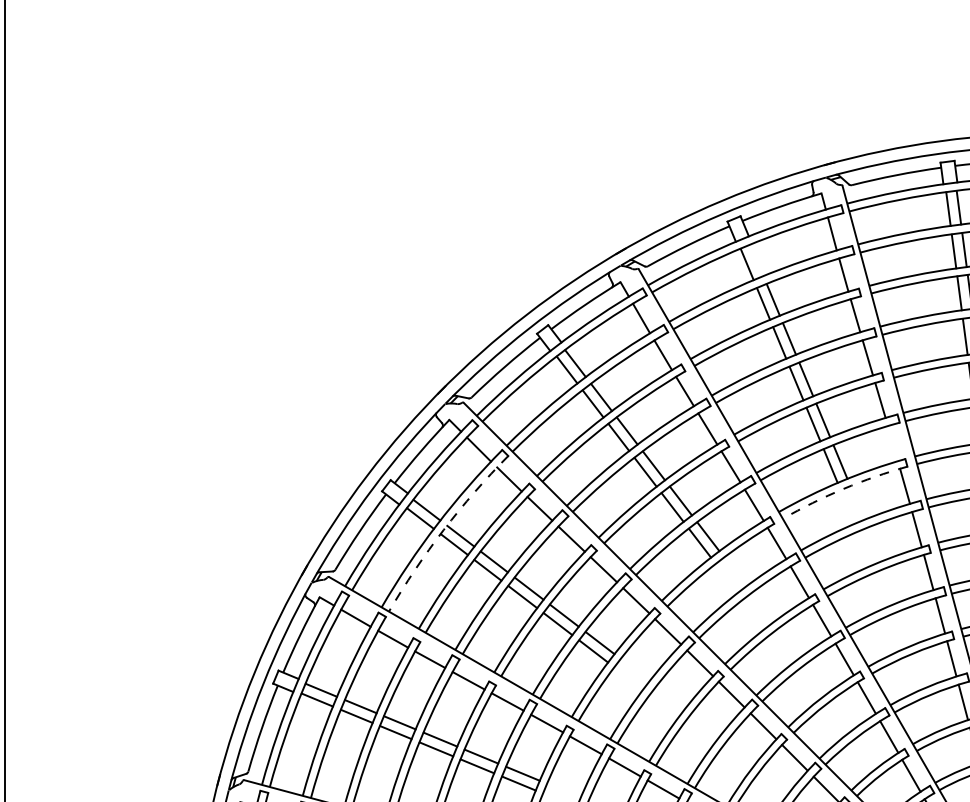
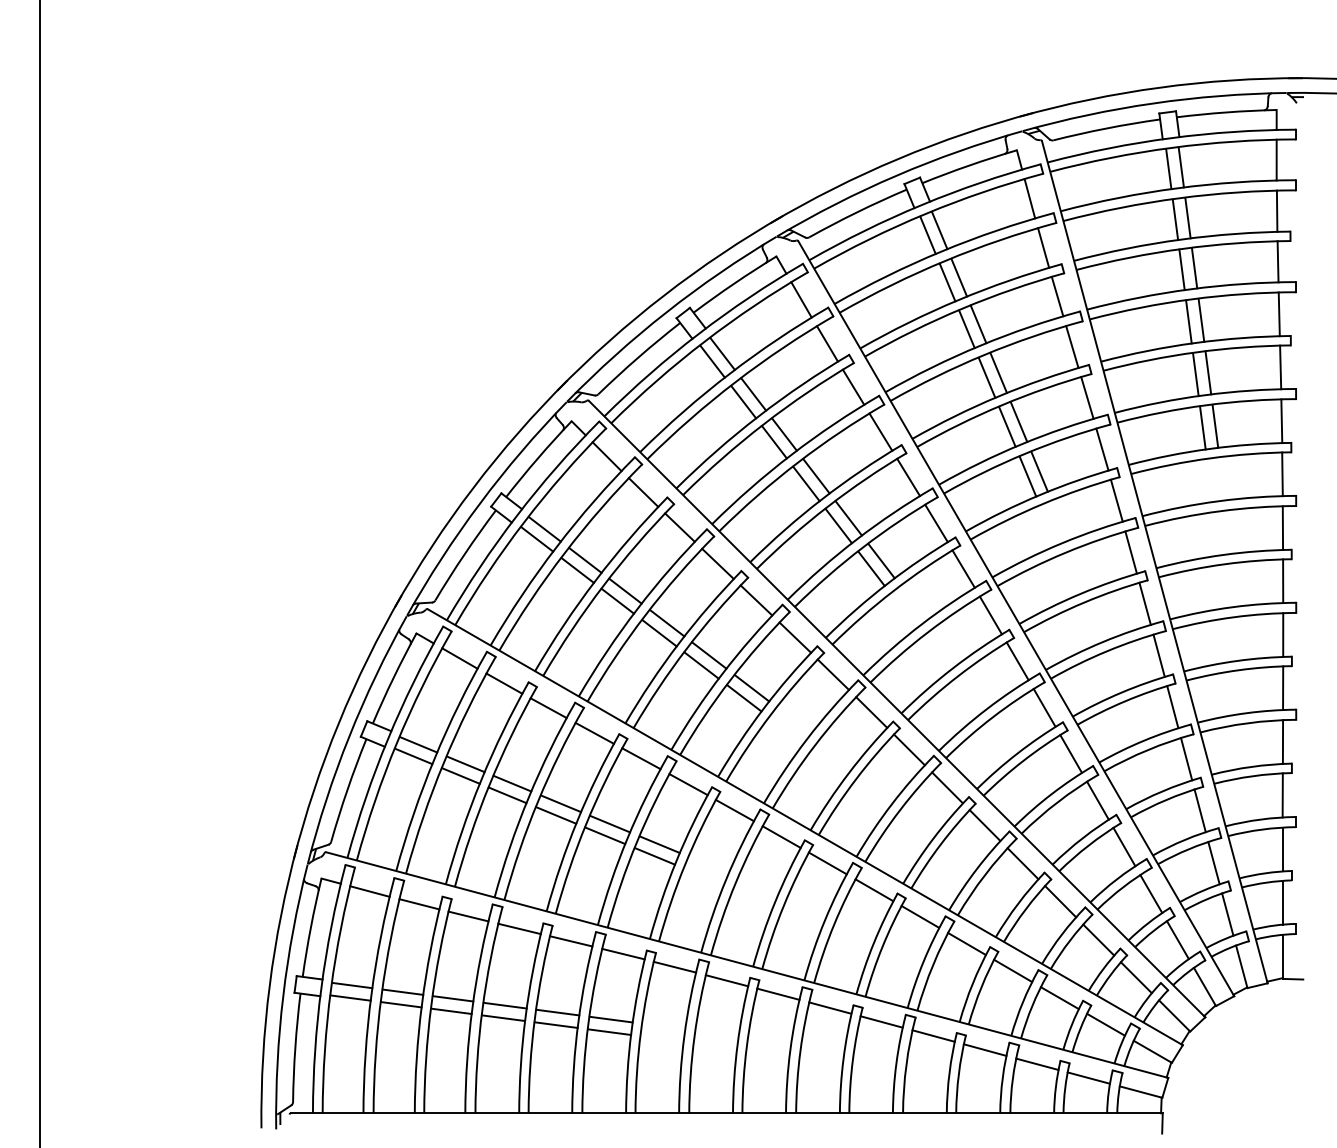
line: (756, 260) -> (939, 230), added
line: (893, 443) -> (1102, 449), added
arc: (843, 488) -> (1043, 503), dashed -> solid
arc: (443, 529) -> (564, 552), dashed -> solid

